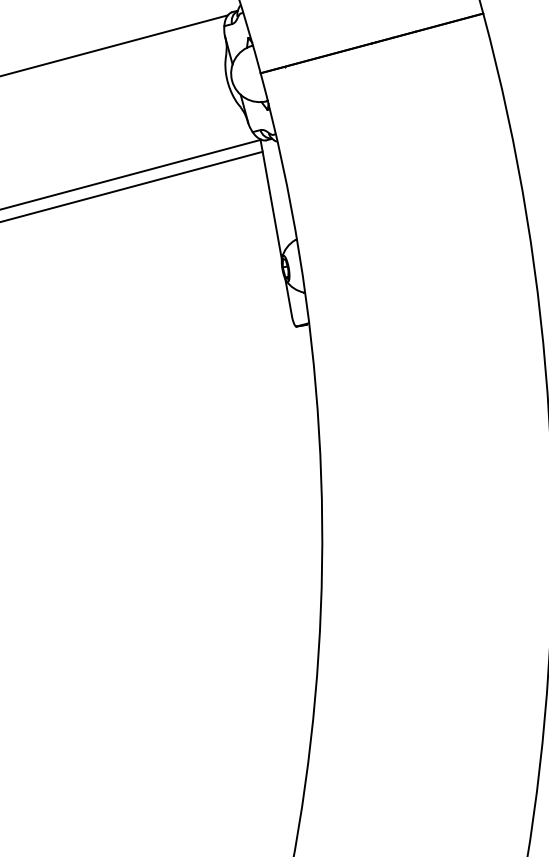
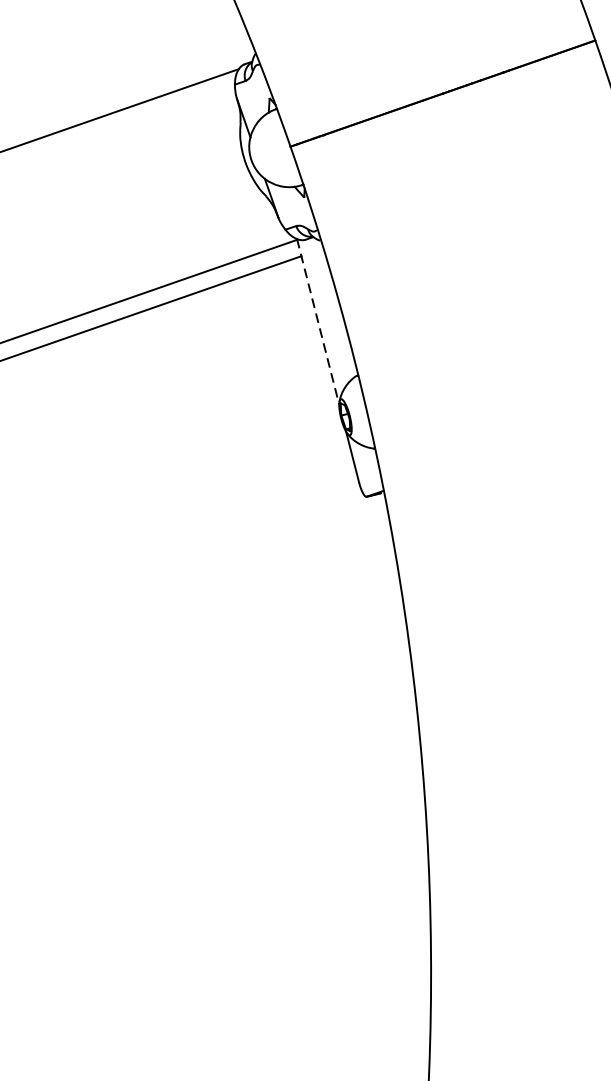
line: (271, 199) -> (318, 321), solid -> dashed

